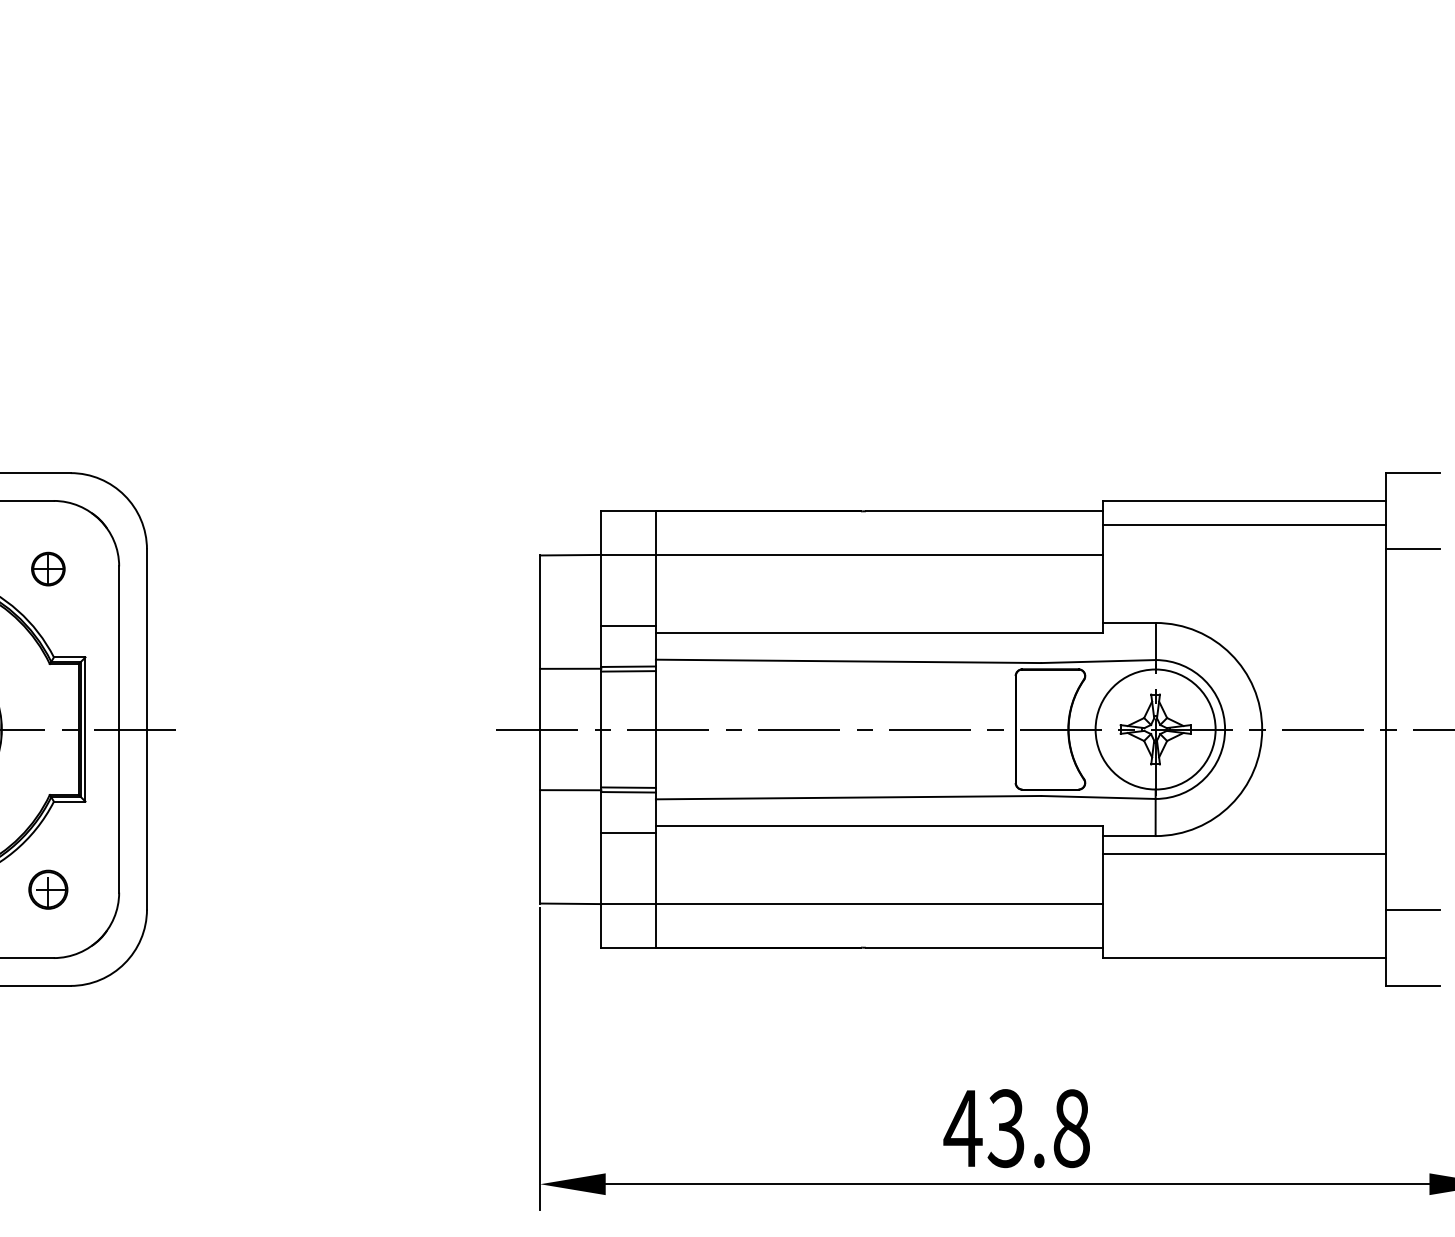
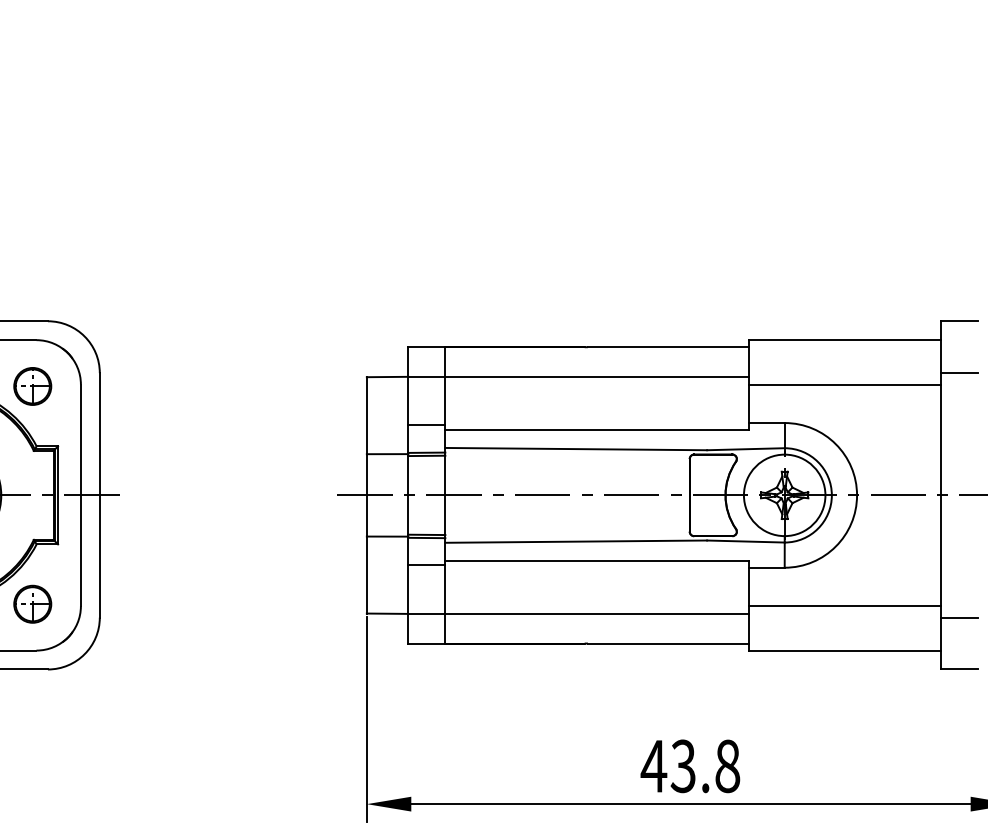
line: (1245, 524) -> (845, 384), moved
part: (47, 569) -> (32, 386), size x1.67
line: (1245, 854) -> (845, 606), moved
part: (47, 888) -> (32, 603), size x1.43

